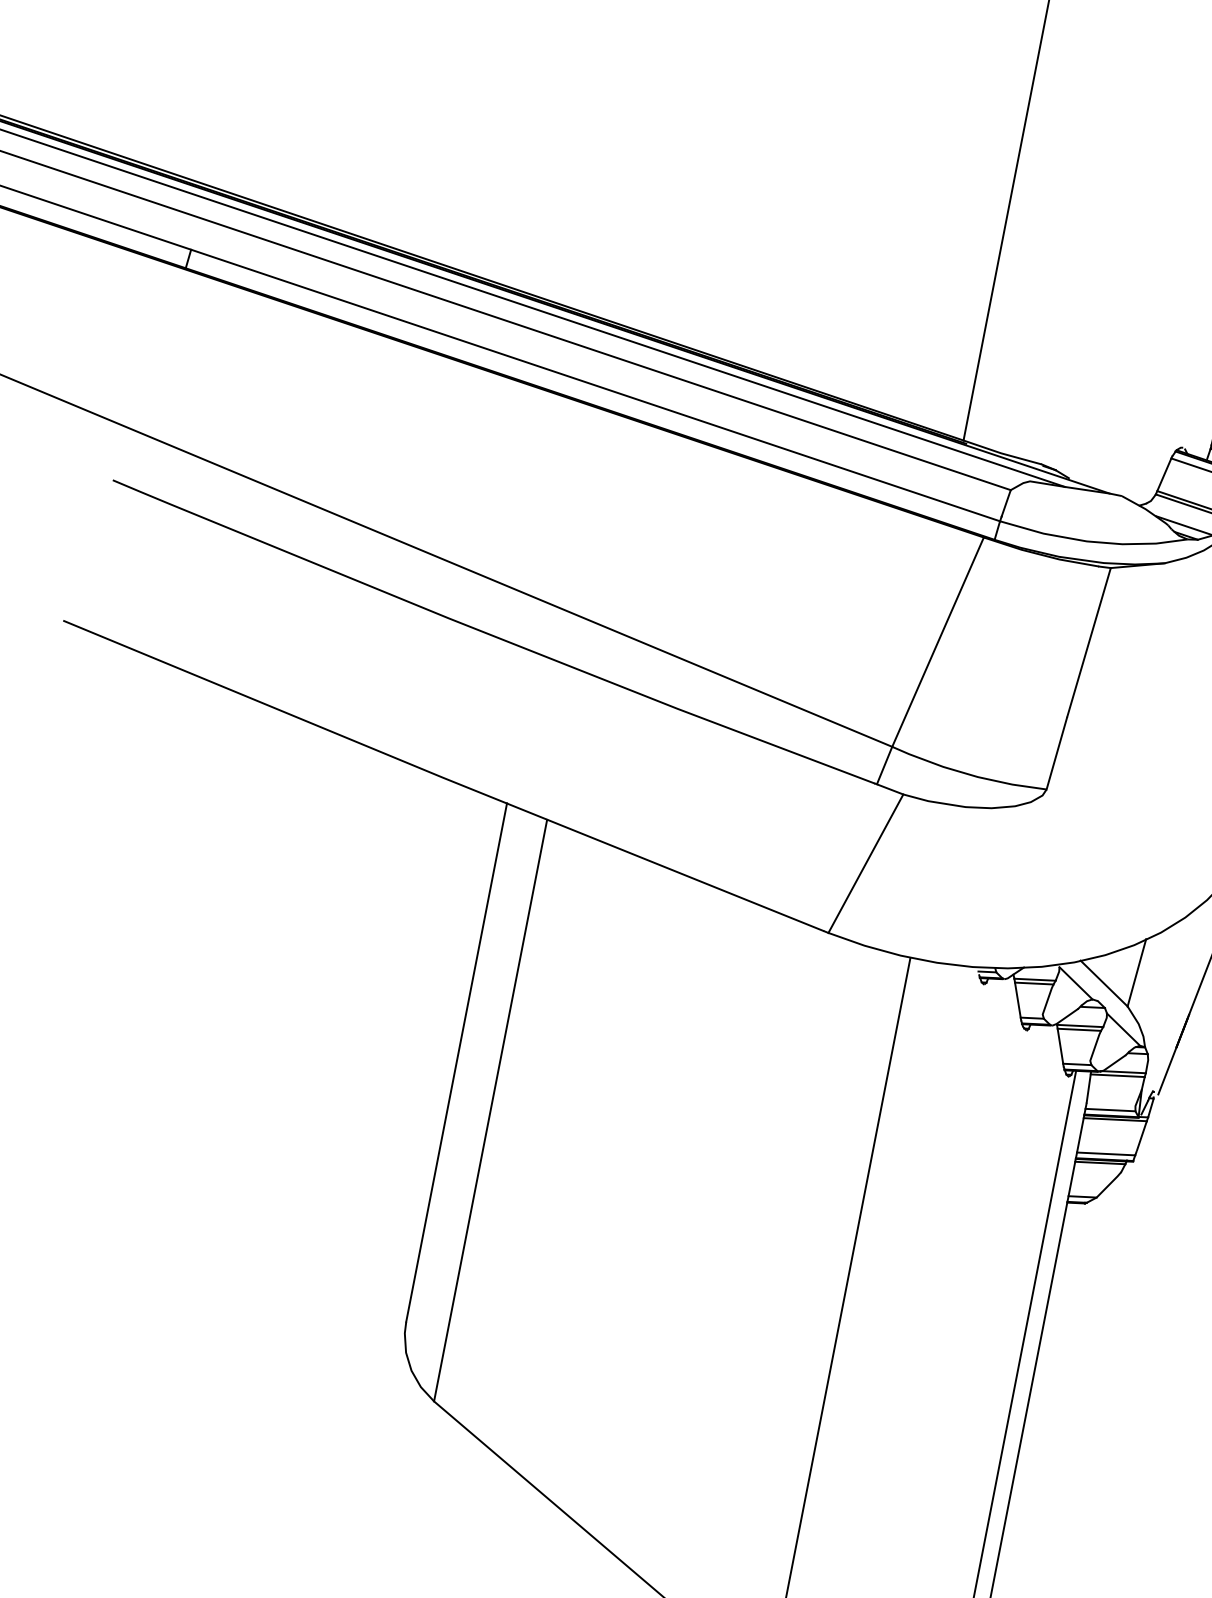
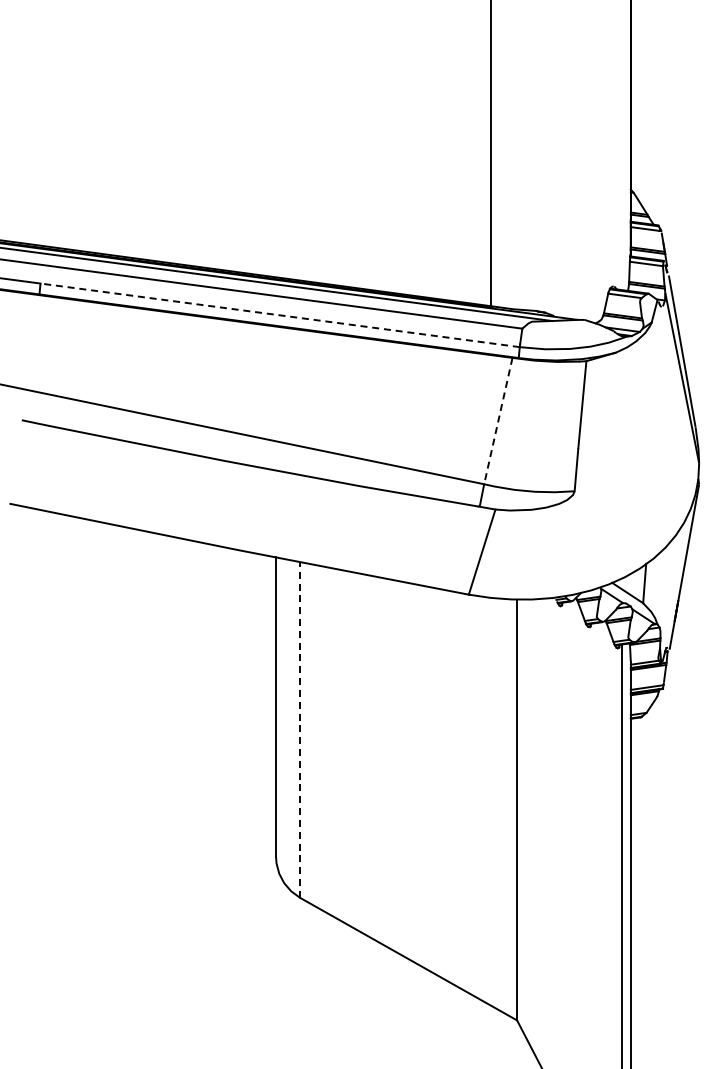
line: (596, 385) -> (280, 315), solid -> dashed
line: (938, 642) -> (498, 421), solid -> dashed
line: (491, 1111) -> (300, 730), solid -> dashed

